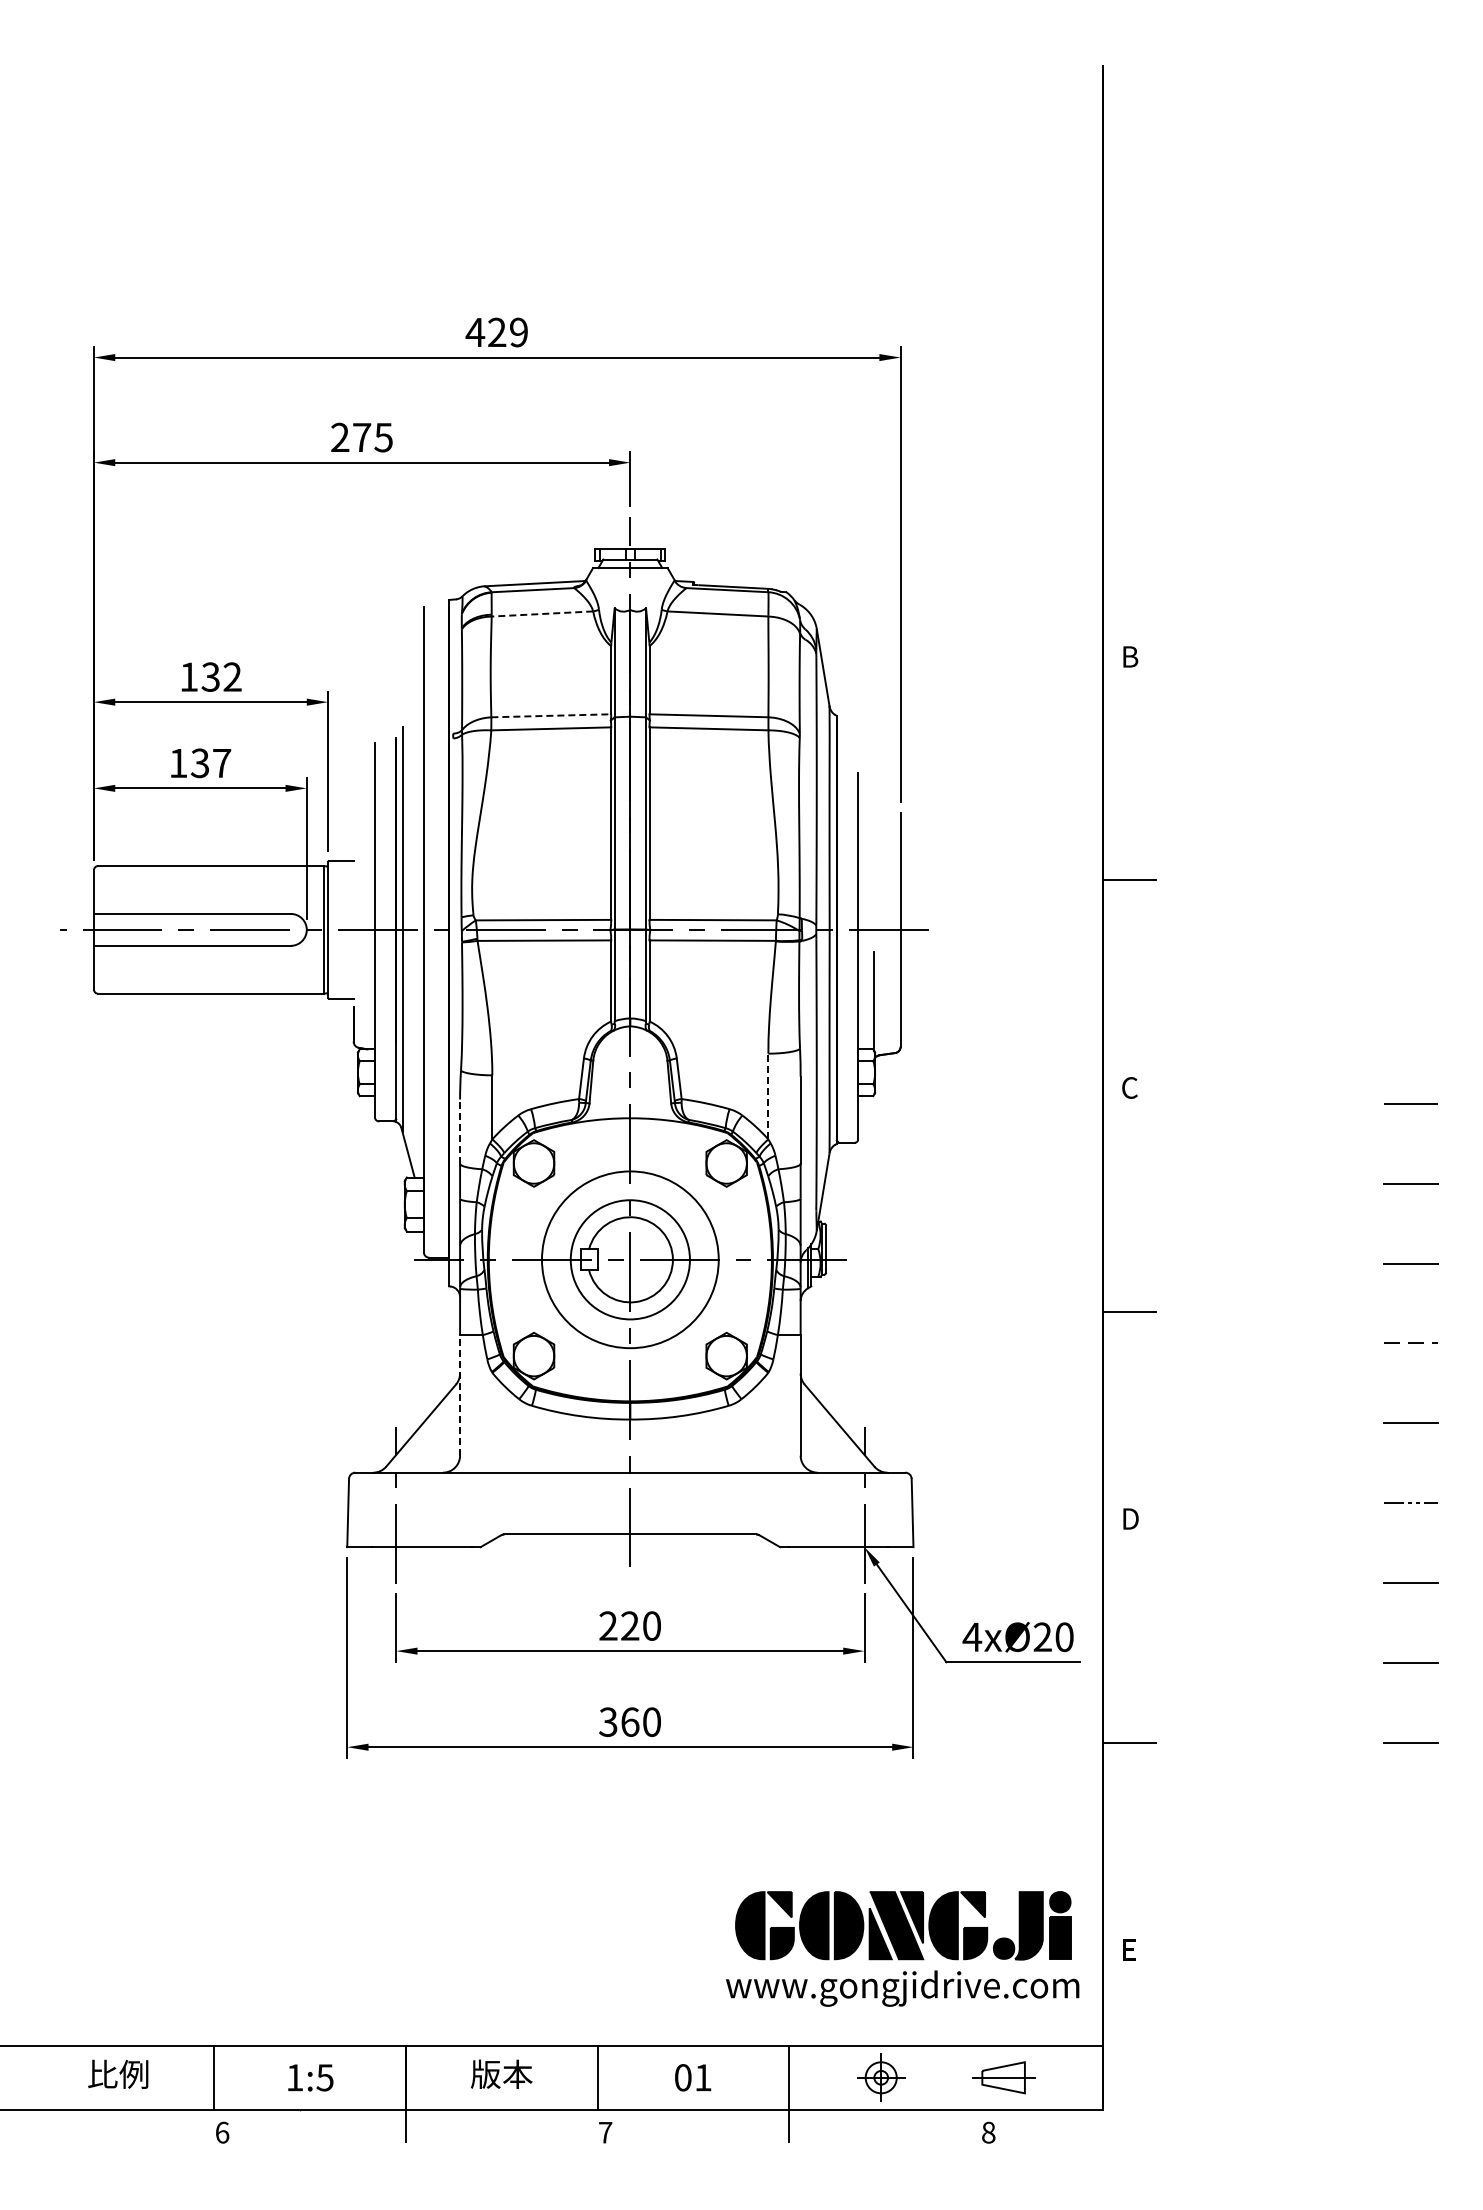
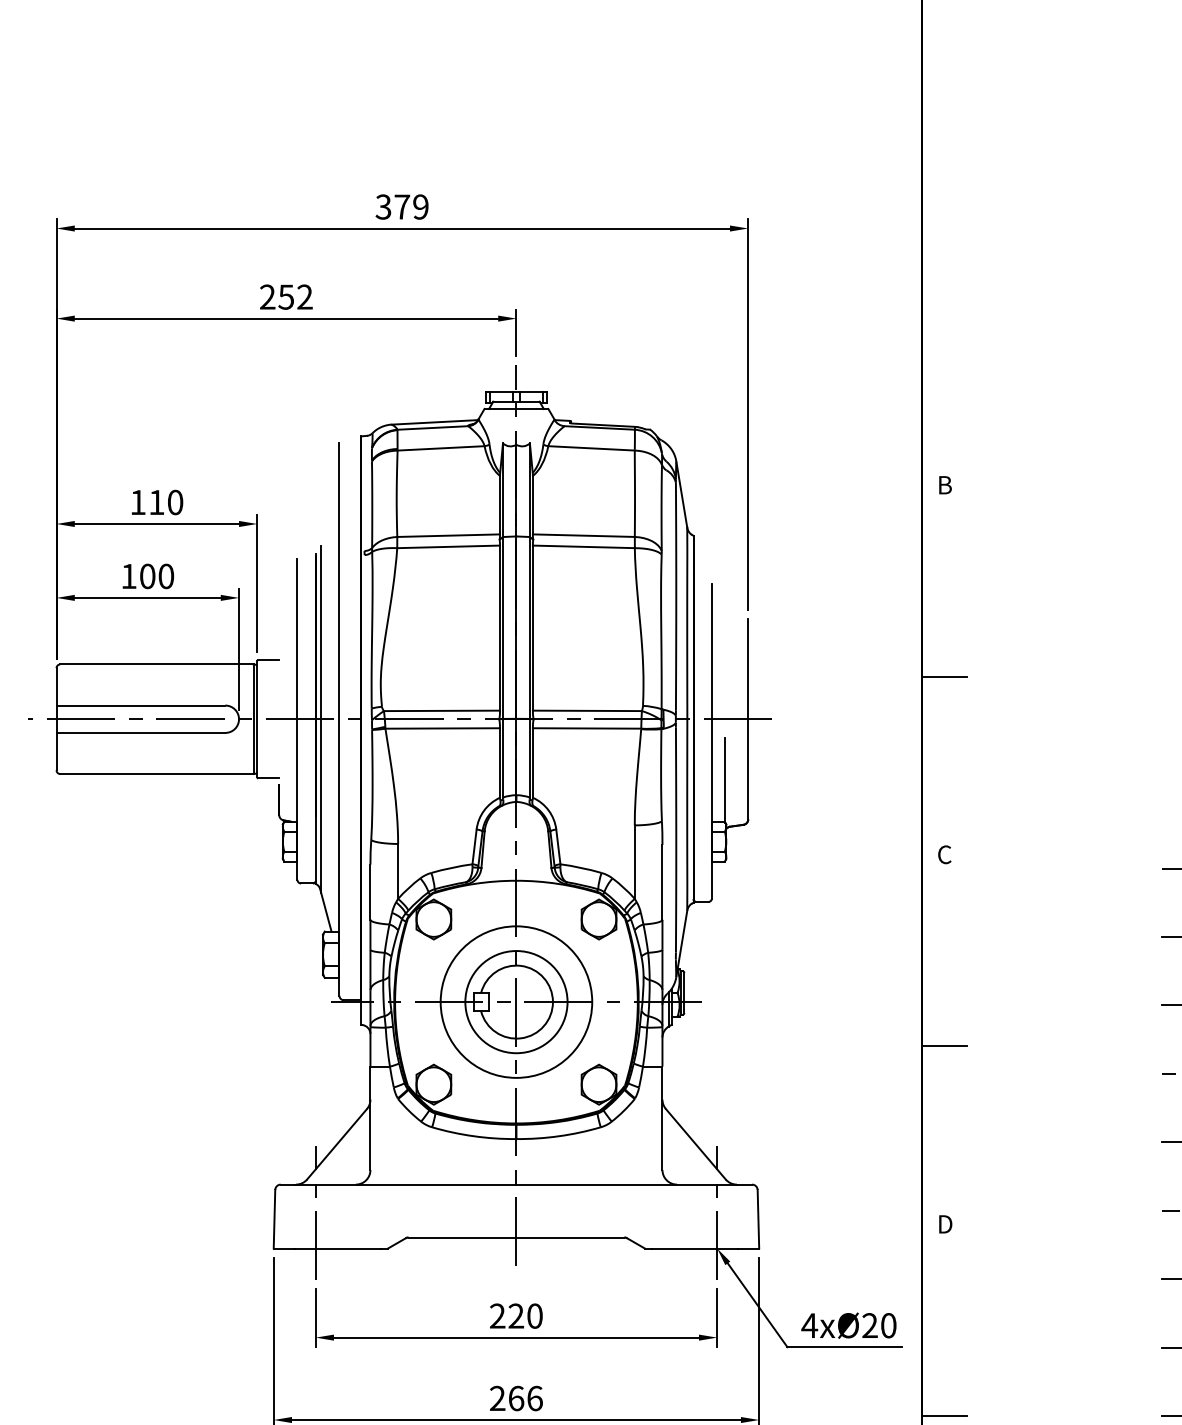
text: (485, 332) -> (392, 207), 429 -> 379
text: (372, 437) -> (295, 297), 275 -> 252
line: (541, 614) -> (440, 448), dashed -> solid
text: (221, 676) -> (165, 501), 132 -> 110
line: (551, 715) -> (448, 535), dashed -> solid
text: (210, 763) -> (156, 576), 137 -> 100
line: (768, 1096) -> (634, 862), dashed -> solid
line: (460, 1131) -> (370, 892), dashed -> solid
line: (460, 1394) -> (370, 1117), dashed -> solid
text: (630, 1721) -> (516, 1397), 360 -> 266

